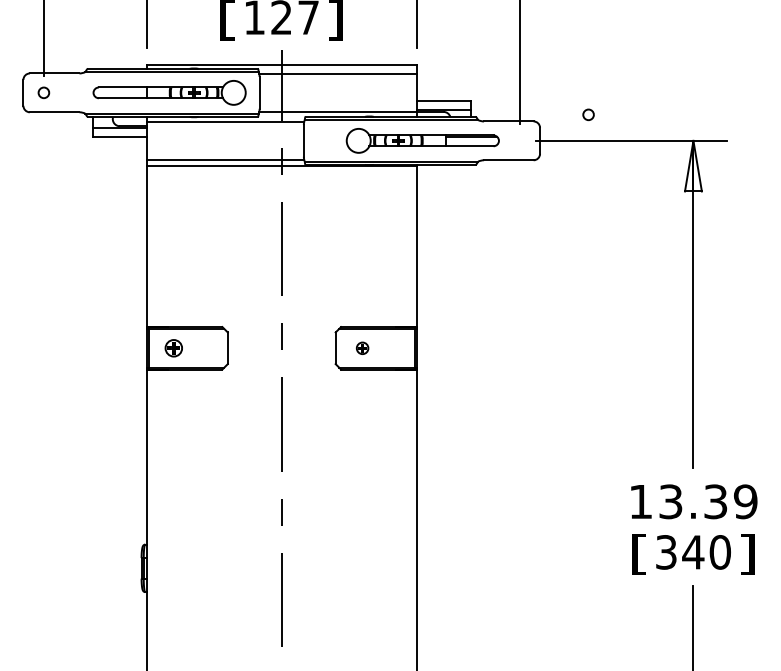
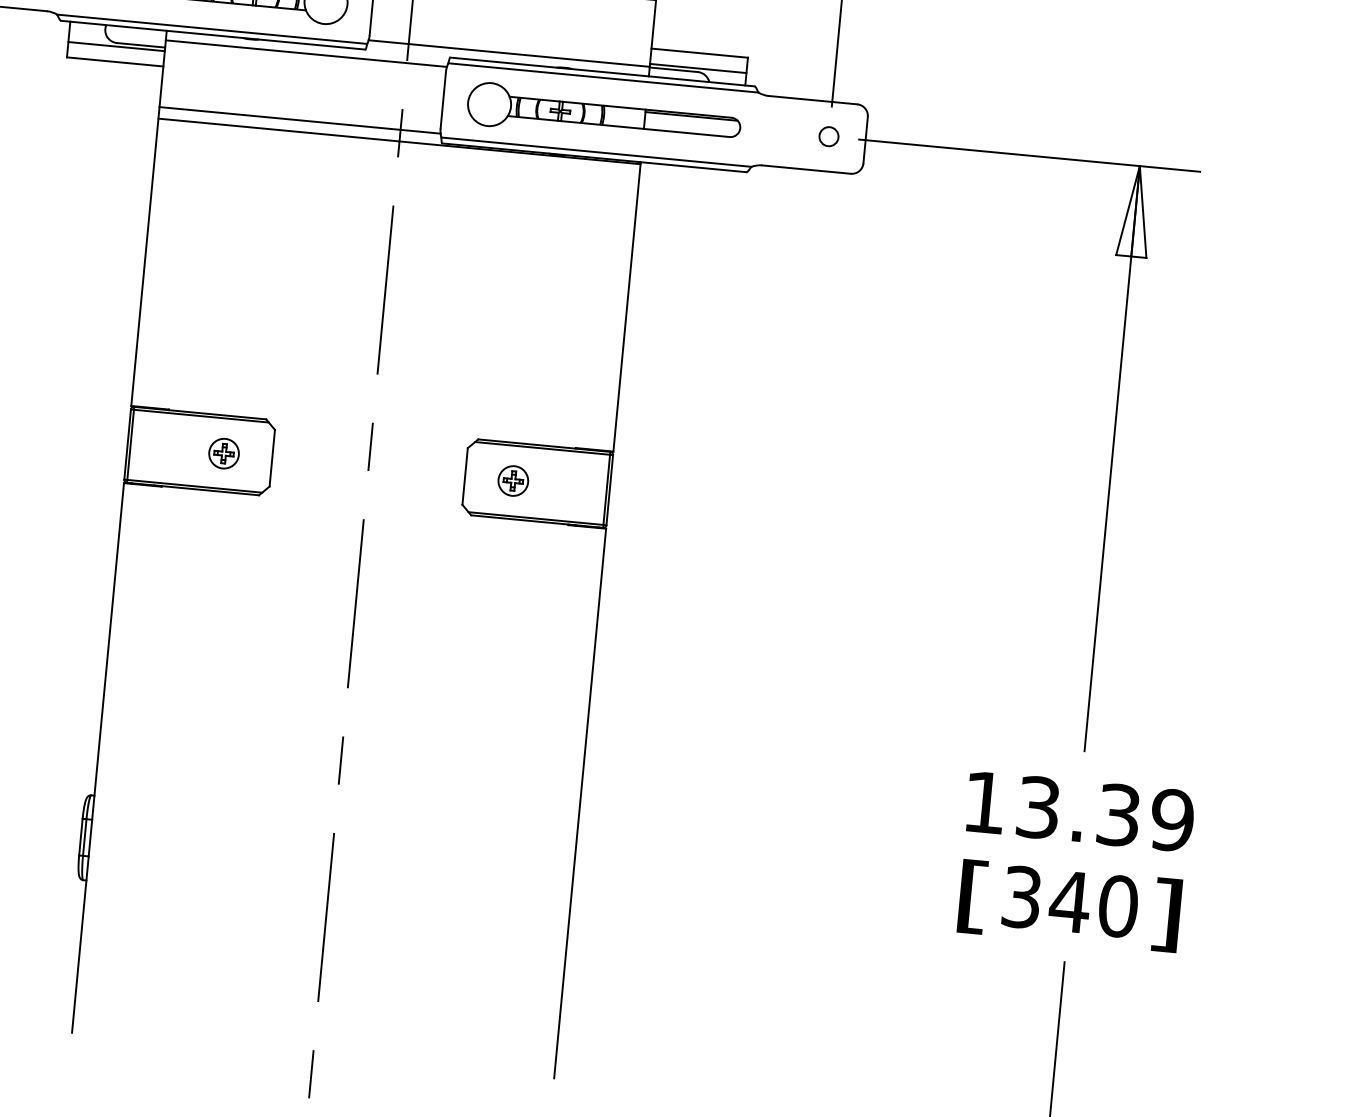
circle: (588, 114) -> (828, 136), moved
part: (422, 140) -> (603, 114), moved
part: (173, 348) -> (223, 453), moved
part: (362, 348) -> (513, 481), size x1.43

